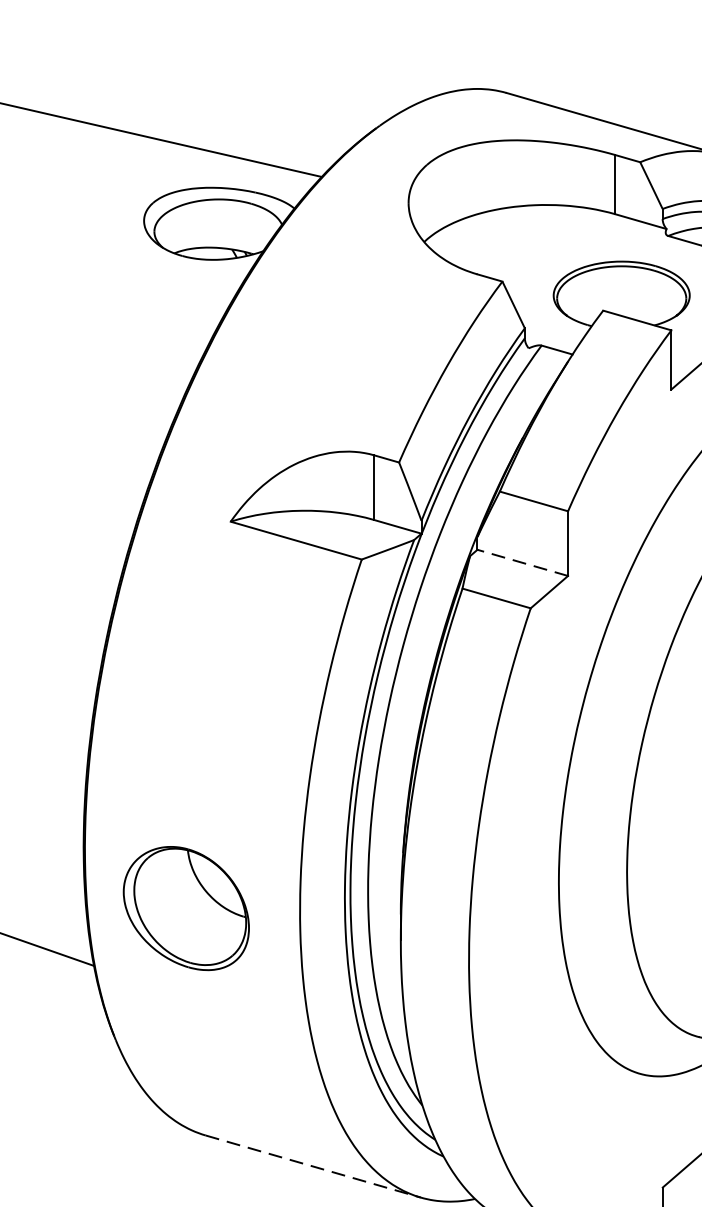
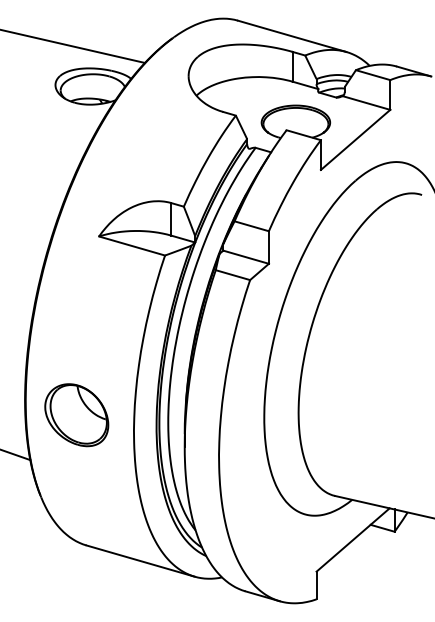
line: (523, 563) -> (246, 257), dashed -> solid
part: (185, 909) -> (76, 415), moved
line: (314, 1167) -> (141, 561), dashed -> solid

